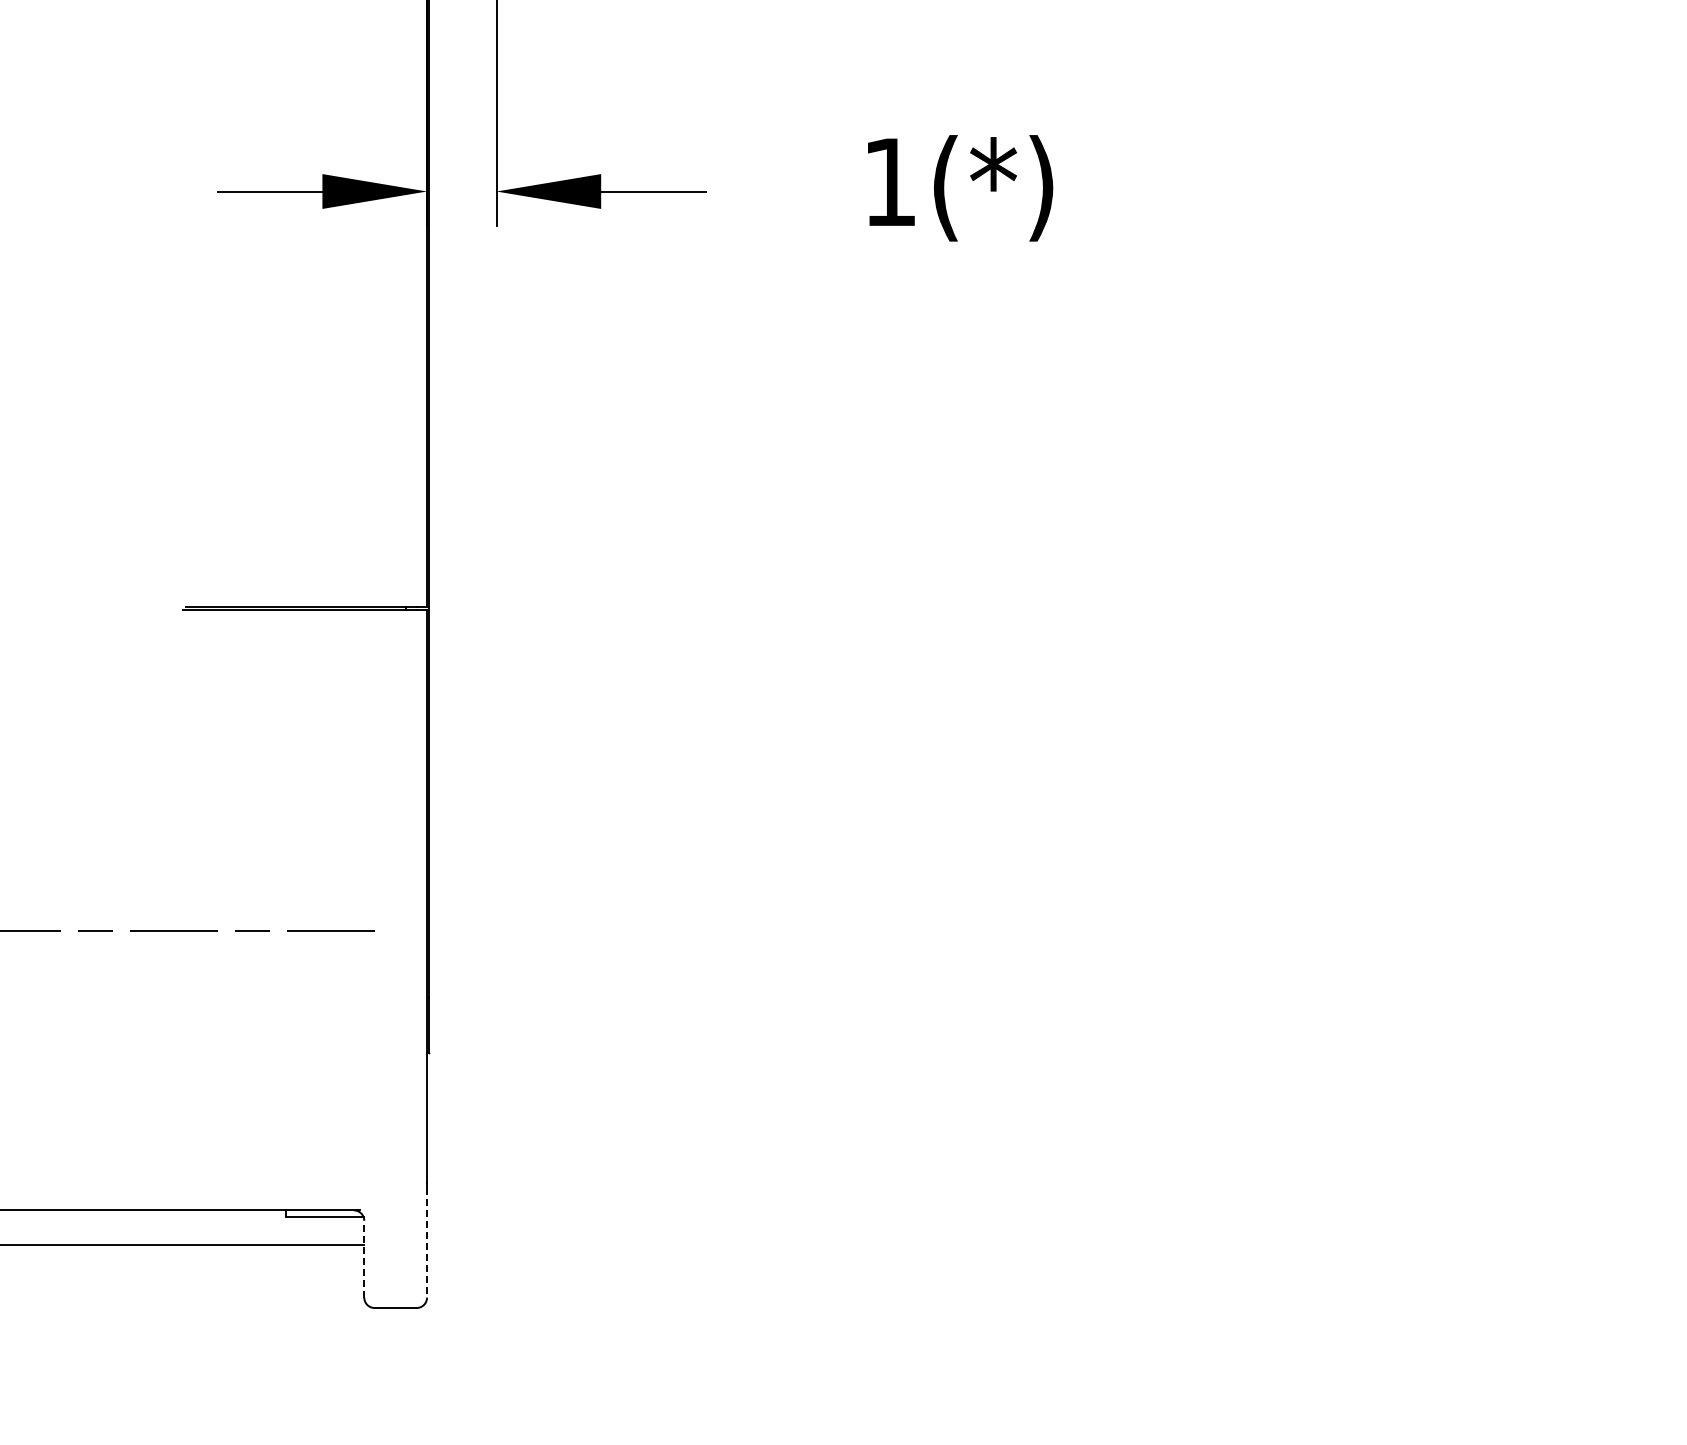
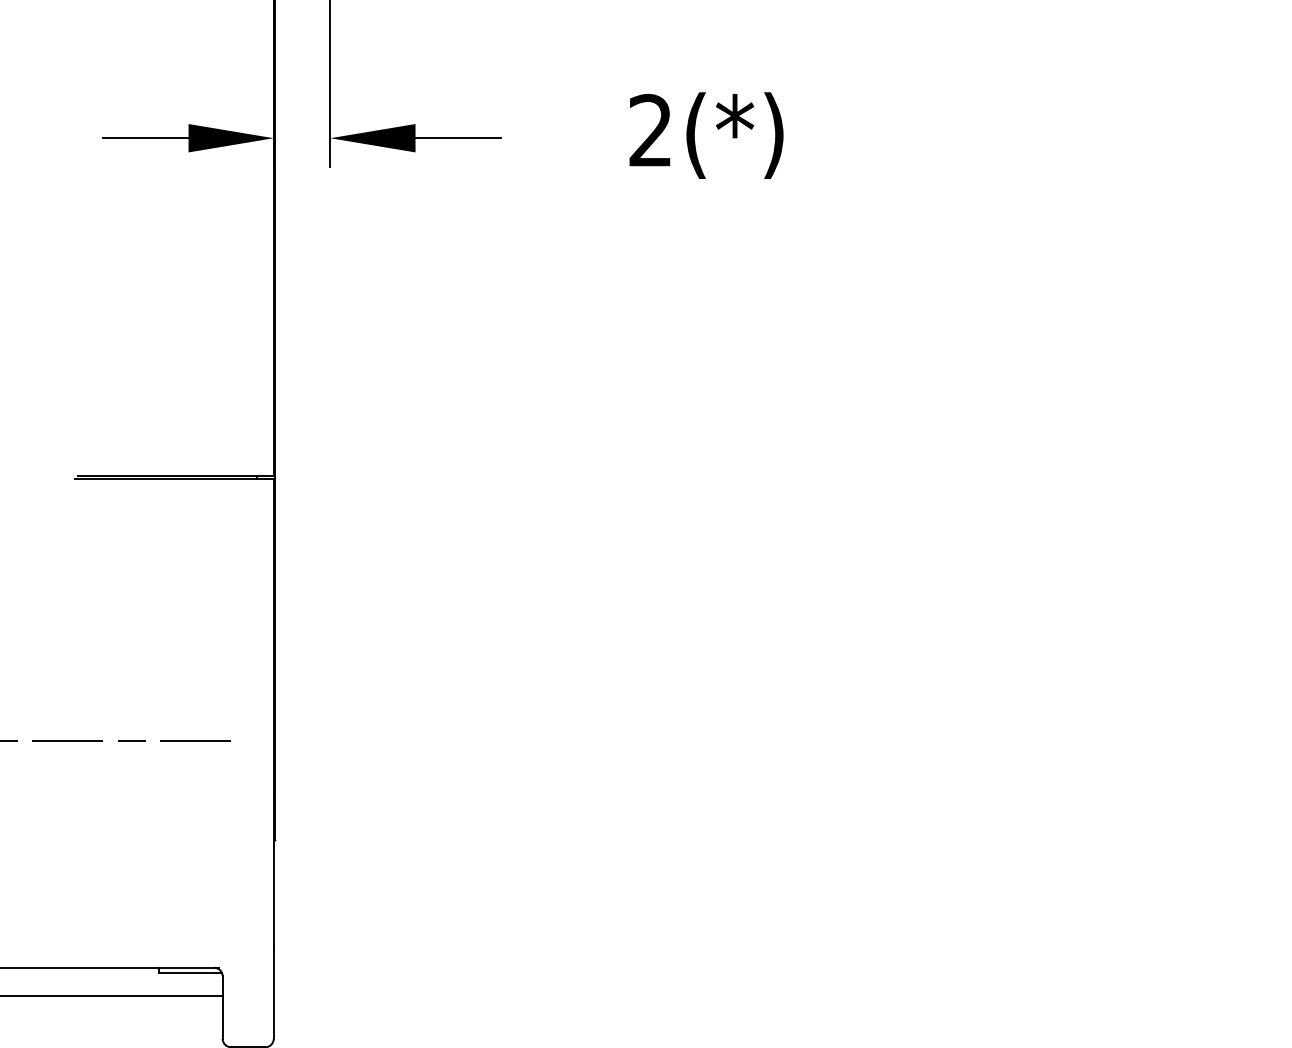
text: (889, 181) -> (650, 130), 1(*) -> 2(*)
line: (427, 1242) -> (274, 993), dashed -> solid
line: (364, 1258) -> (222, 1006), dashed -> solid

